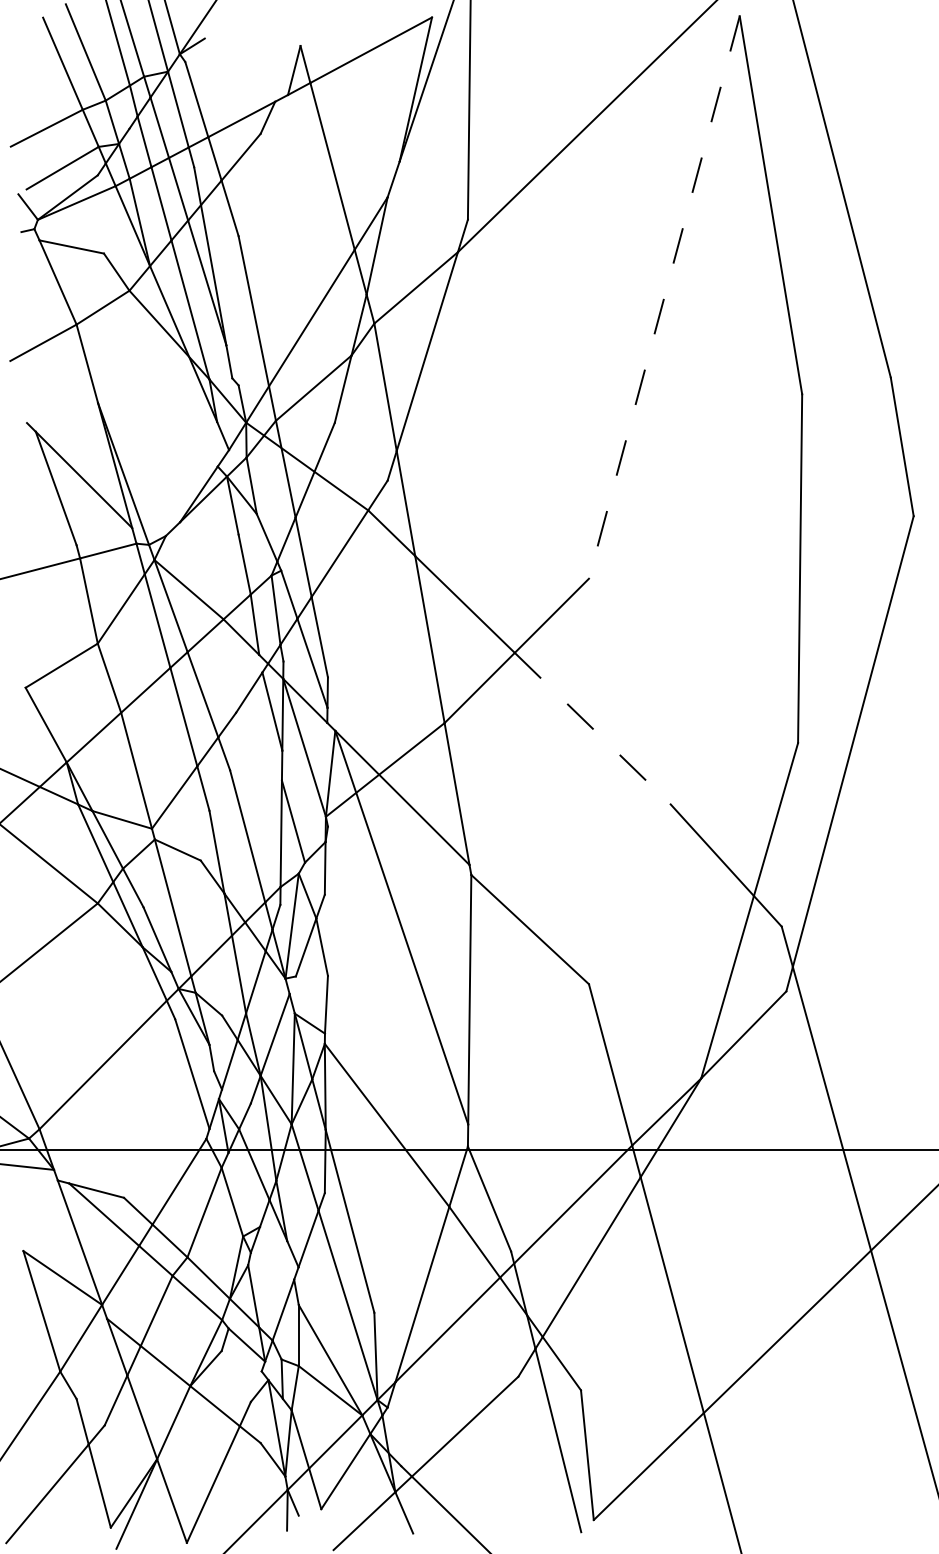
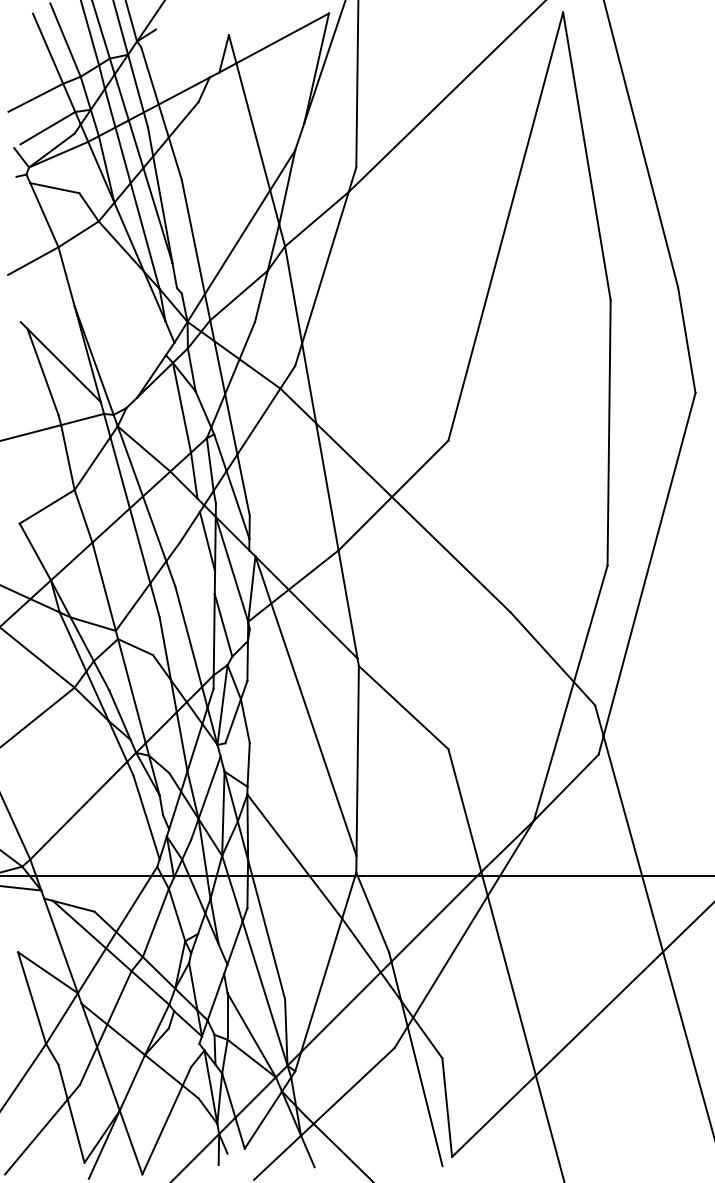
line: (664, 297) -> (505, 226), dashed -> solid
line: (592, 728) -> (451, 554), dashed -> solid

